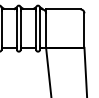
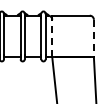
line: (46, 30) -> (52, 38), solid -> dashed
line: (84, 31) -> (93, 39), solid -> dashed

